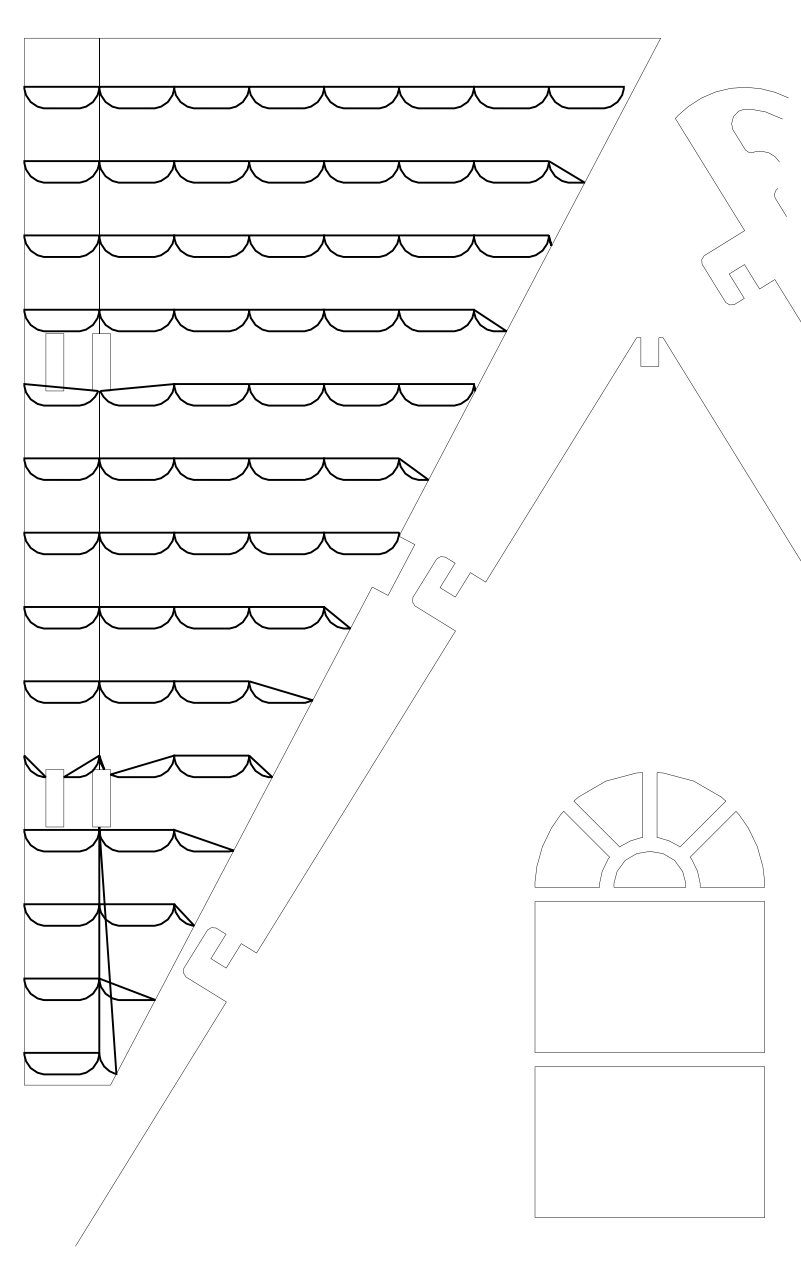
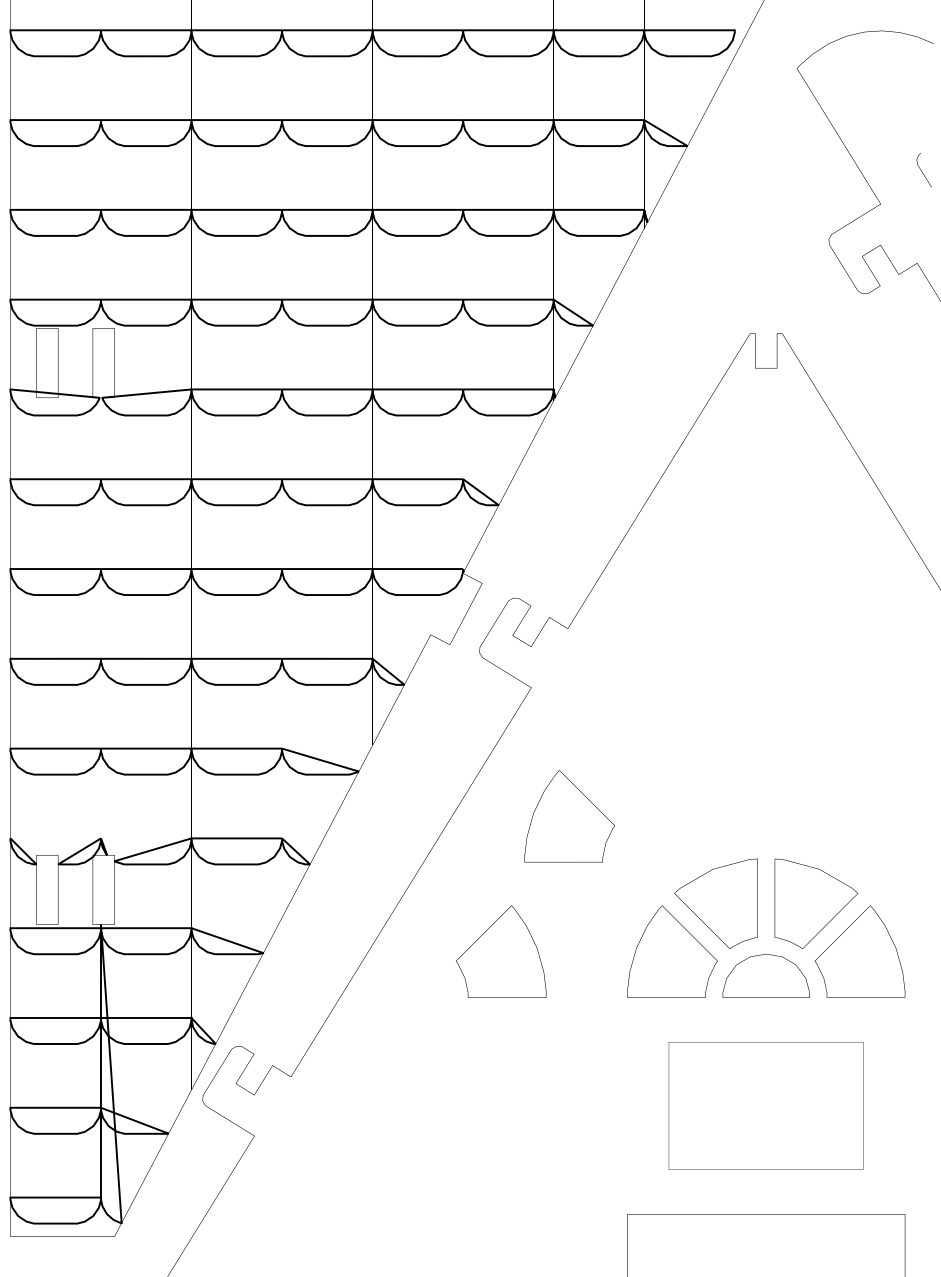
part: (756, 151) -> (895, 108), removed
part: (486, 737) -> (568, 816), added
part: (430, 849) -> (501, 951), added
part: (649, 976) -> (765, 1105), size x0.7

